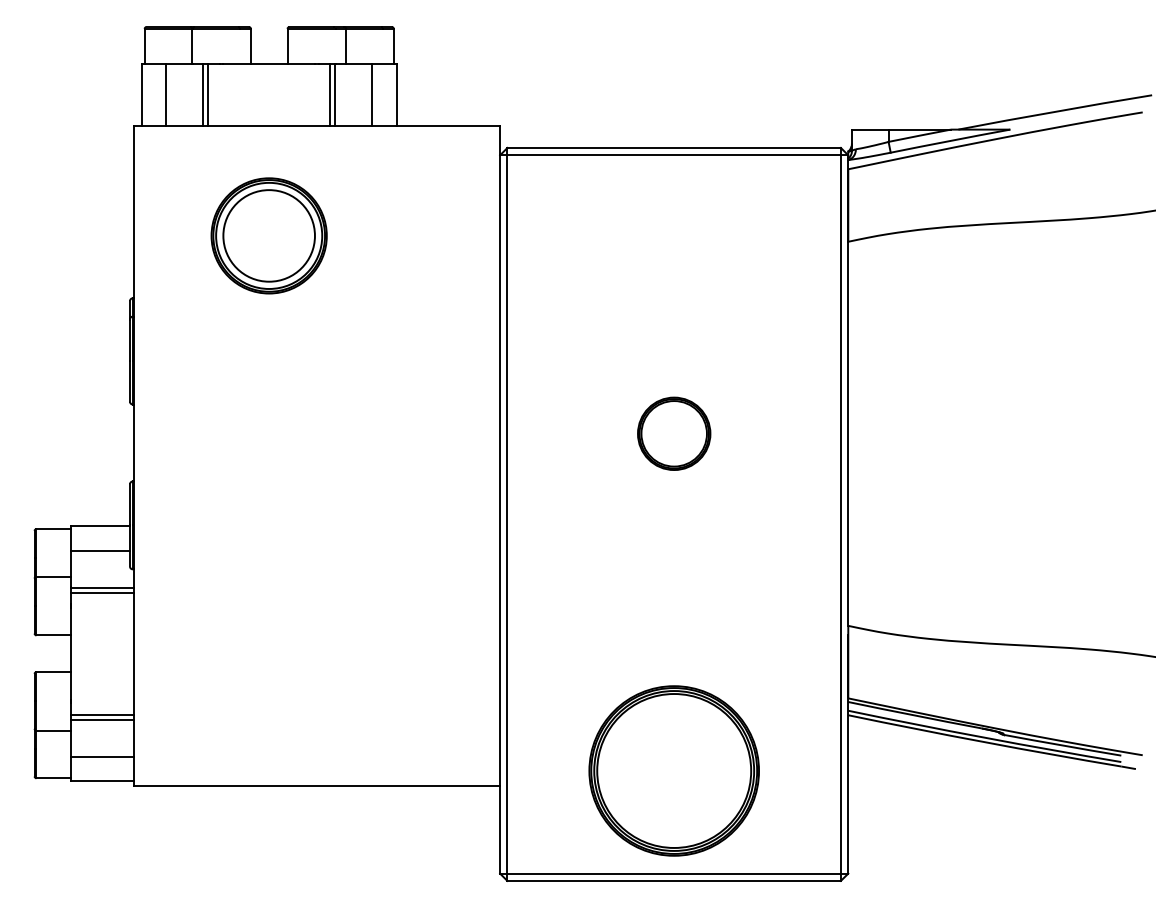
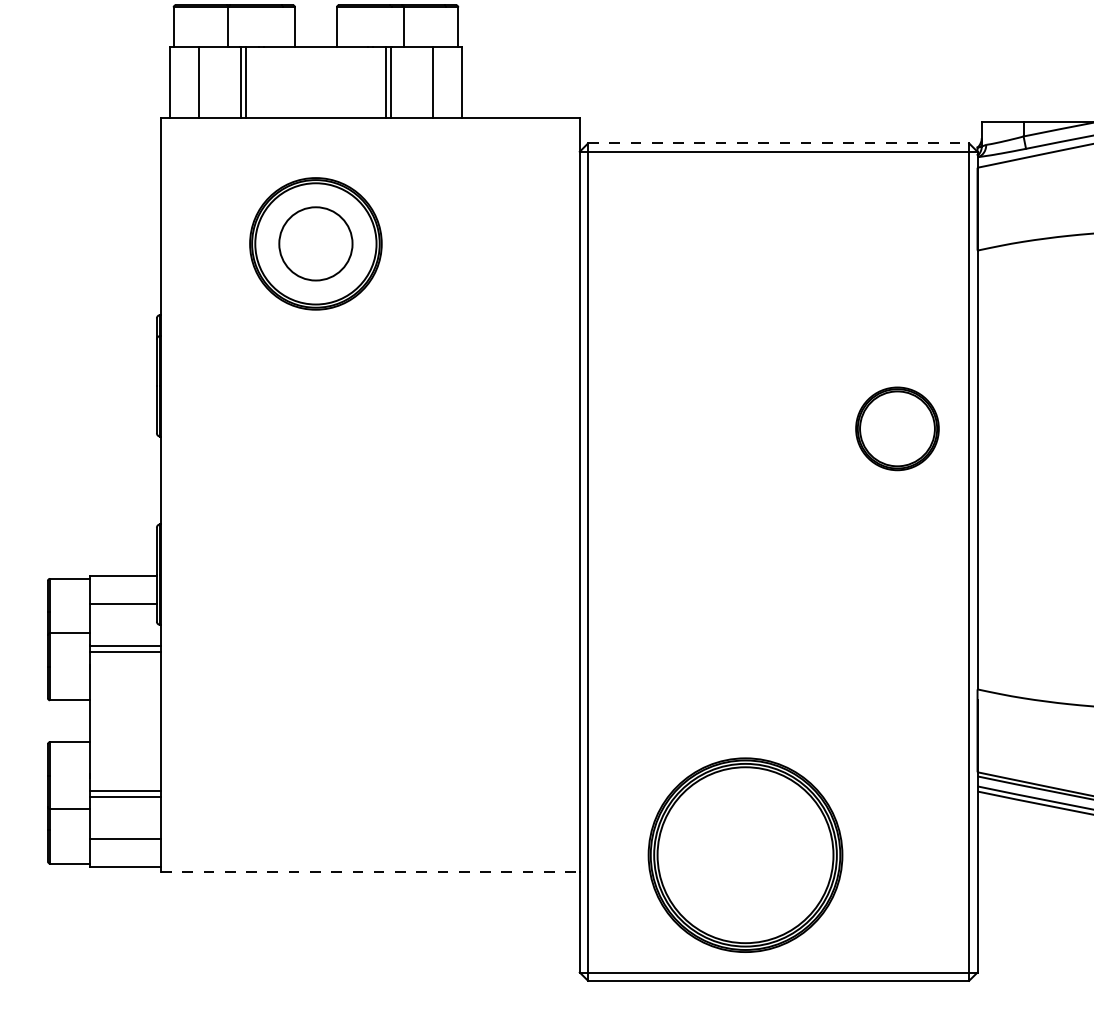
line: (674, 147) -> (778, 142), solid -> dashed
circle: (268, 235) -> (315, 243), size x0.7
part: (674, 433) -> (897, 428), moved
part: (673, 770) -> (744, 854), moved
line: (317, 785) -> (371, 871), solid -> dashed

